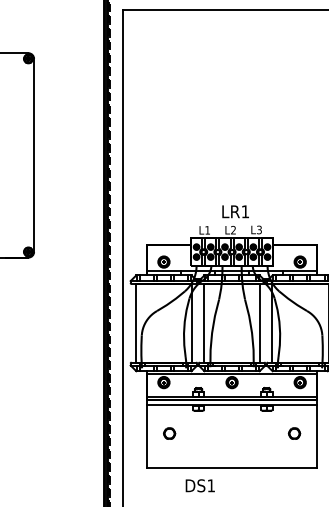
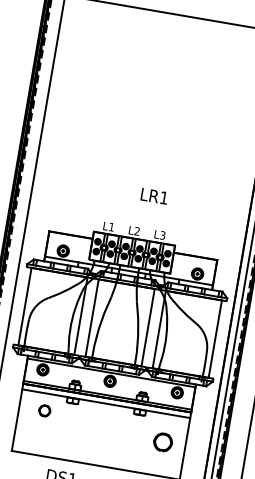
text: (235, 211) -> (154, 196), moved
part: (169, 433) -> (44, 410), moved
part: (294, 433) -> (163, 442), size x1.6

